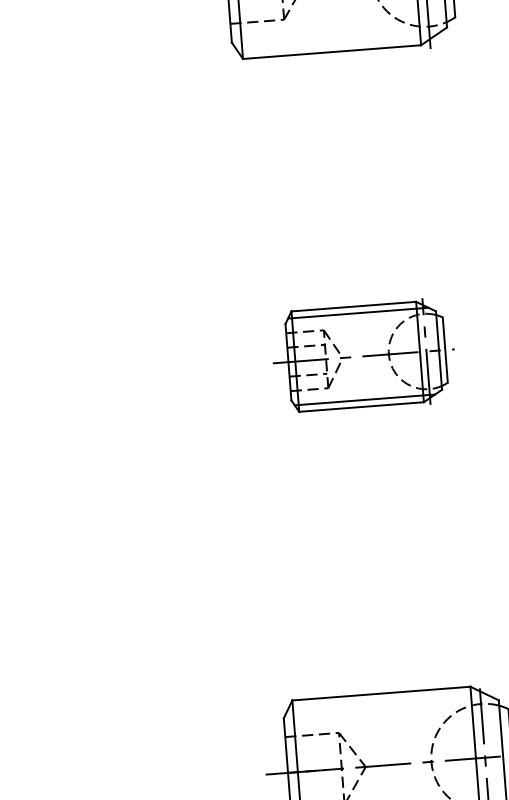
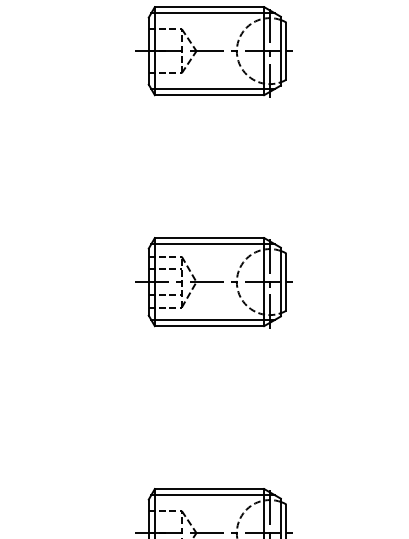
line: (336, 42) -> (212, 89), added
part: (361, 356) -> (213, 282), size x1.43
line: (386, 702) -> (212, 494), added

